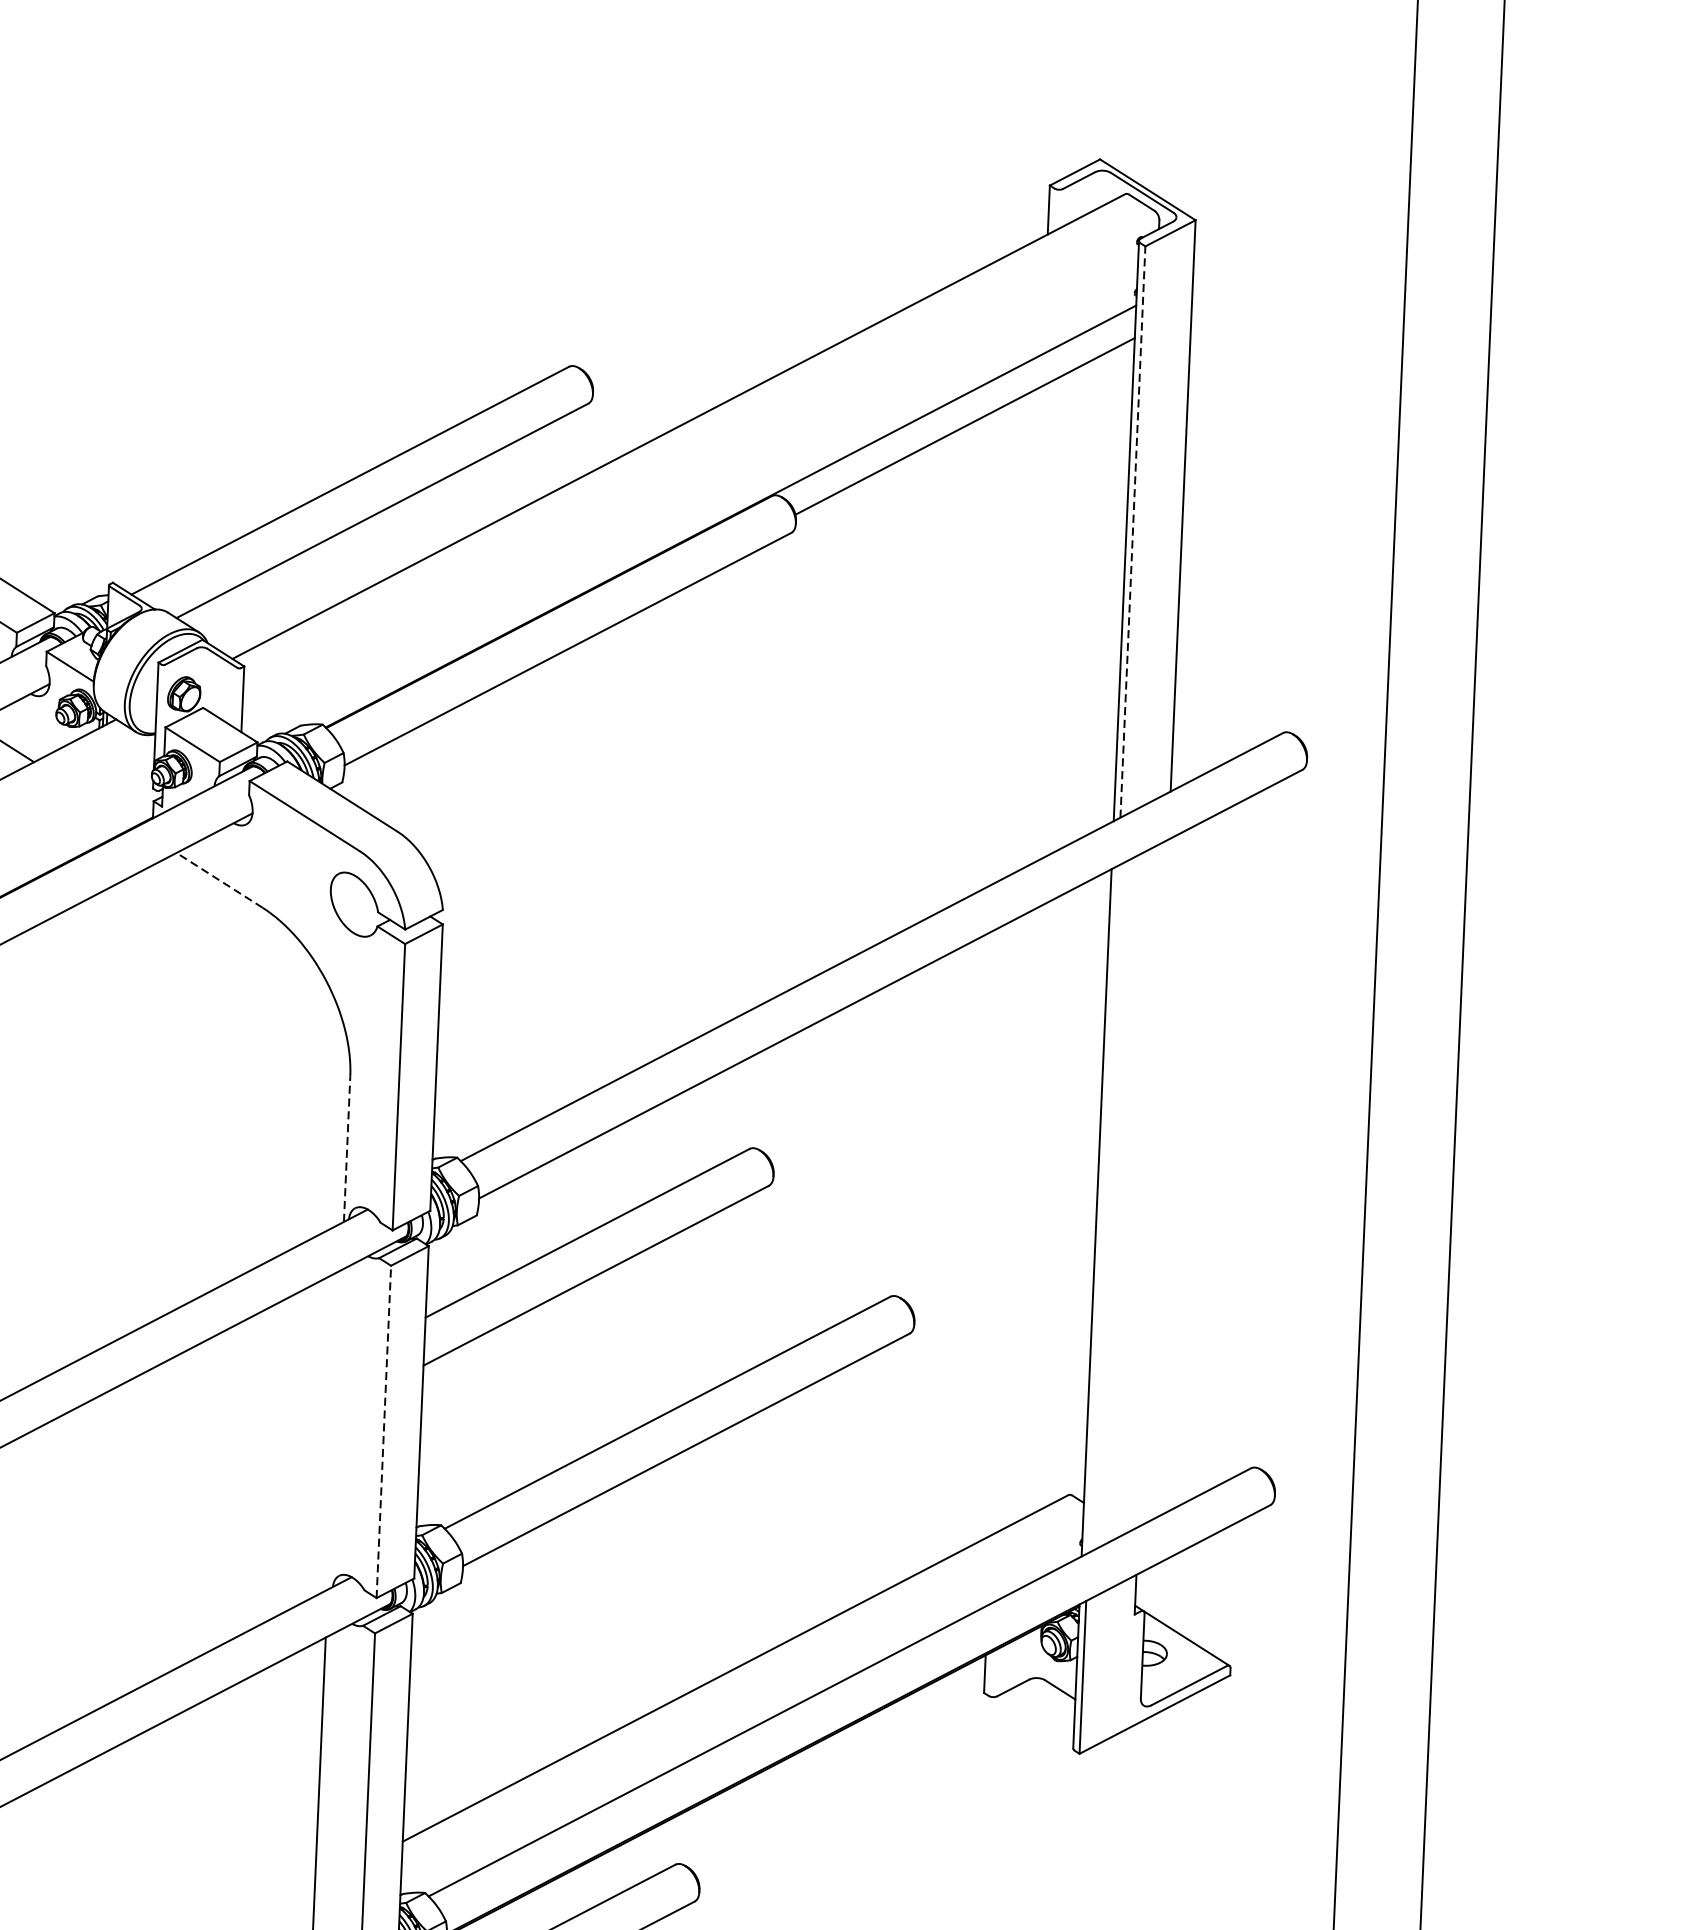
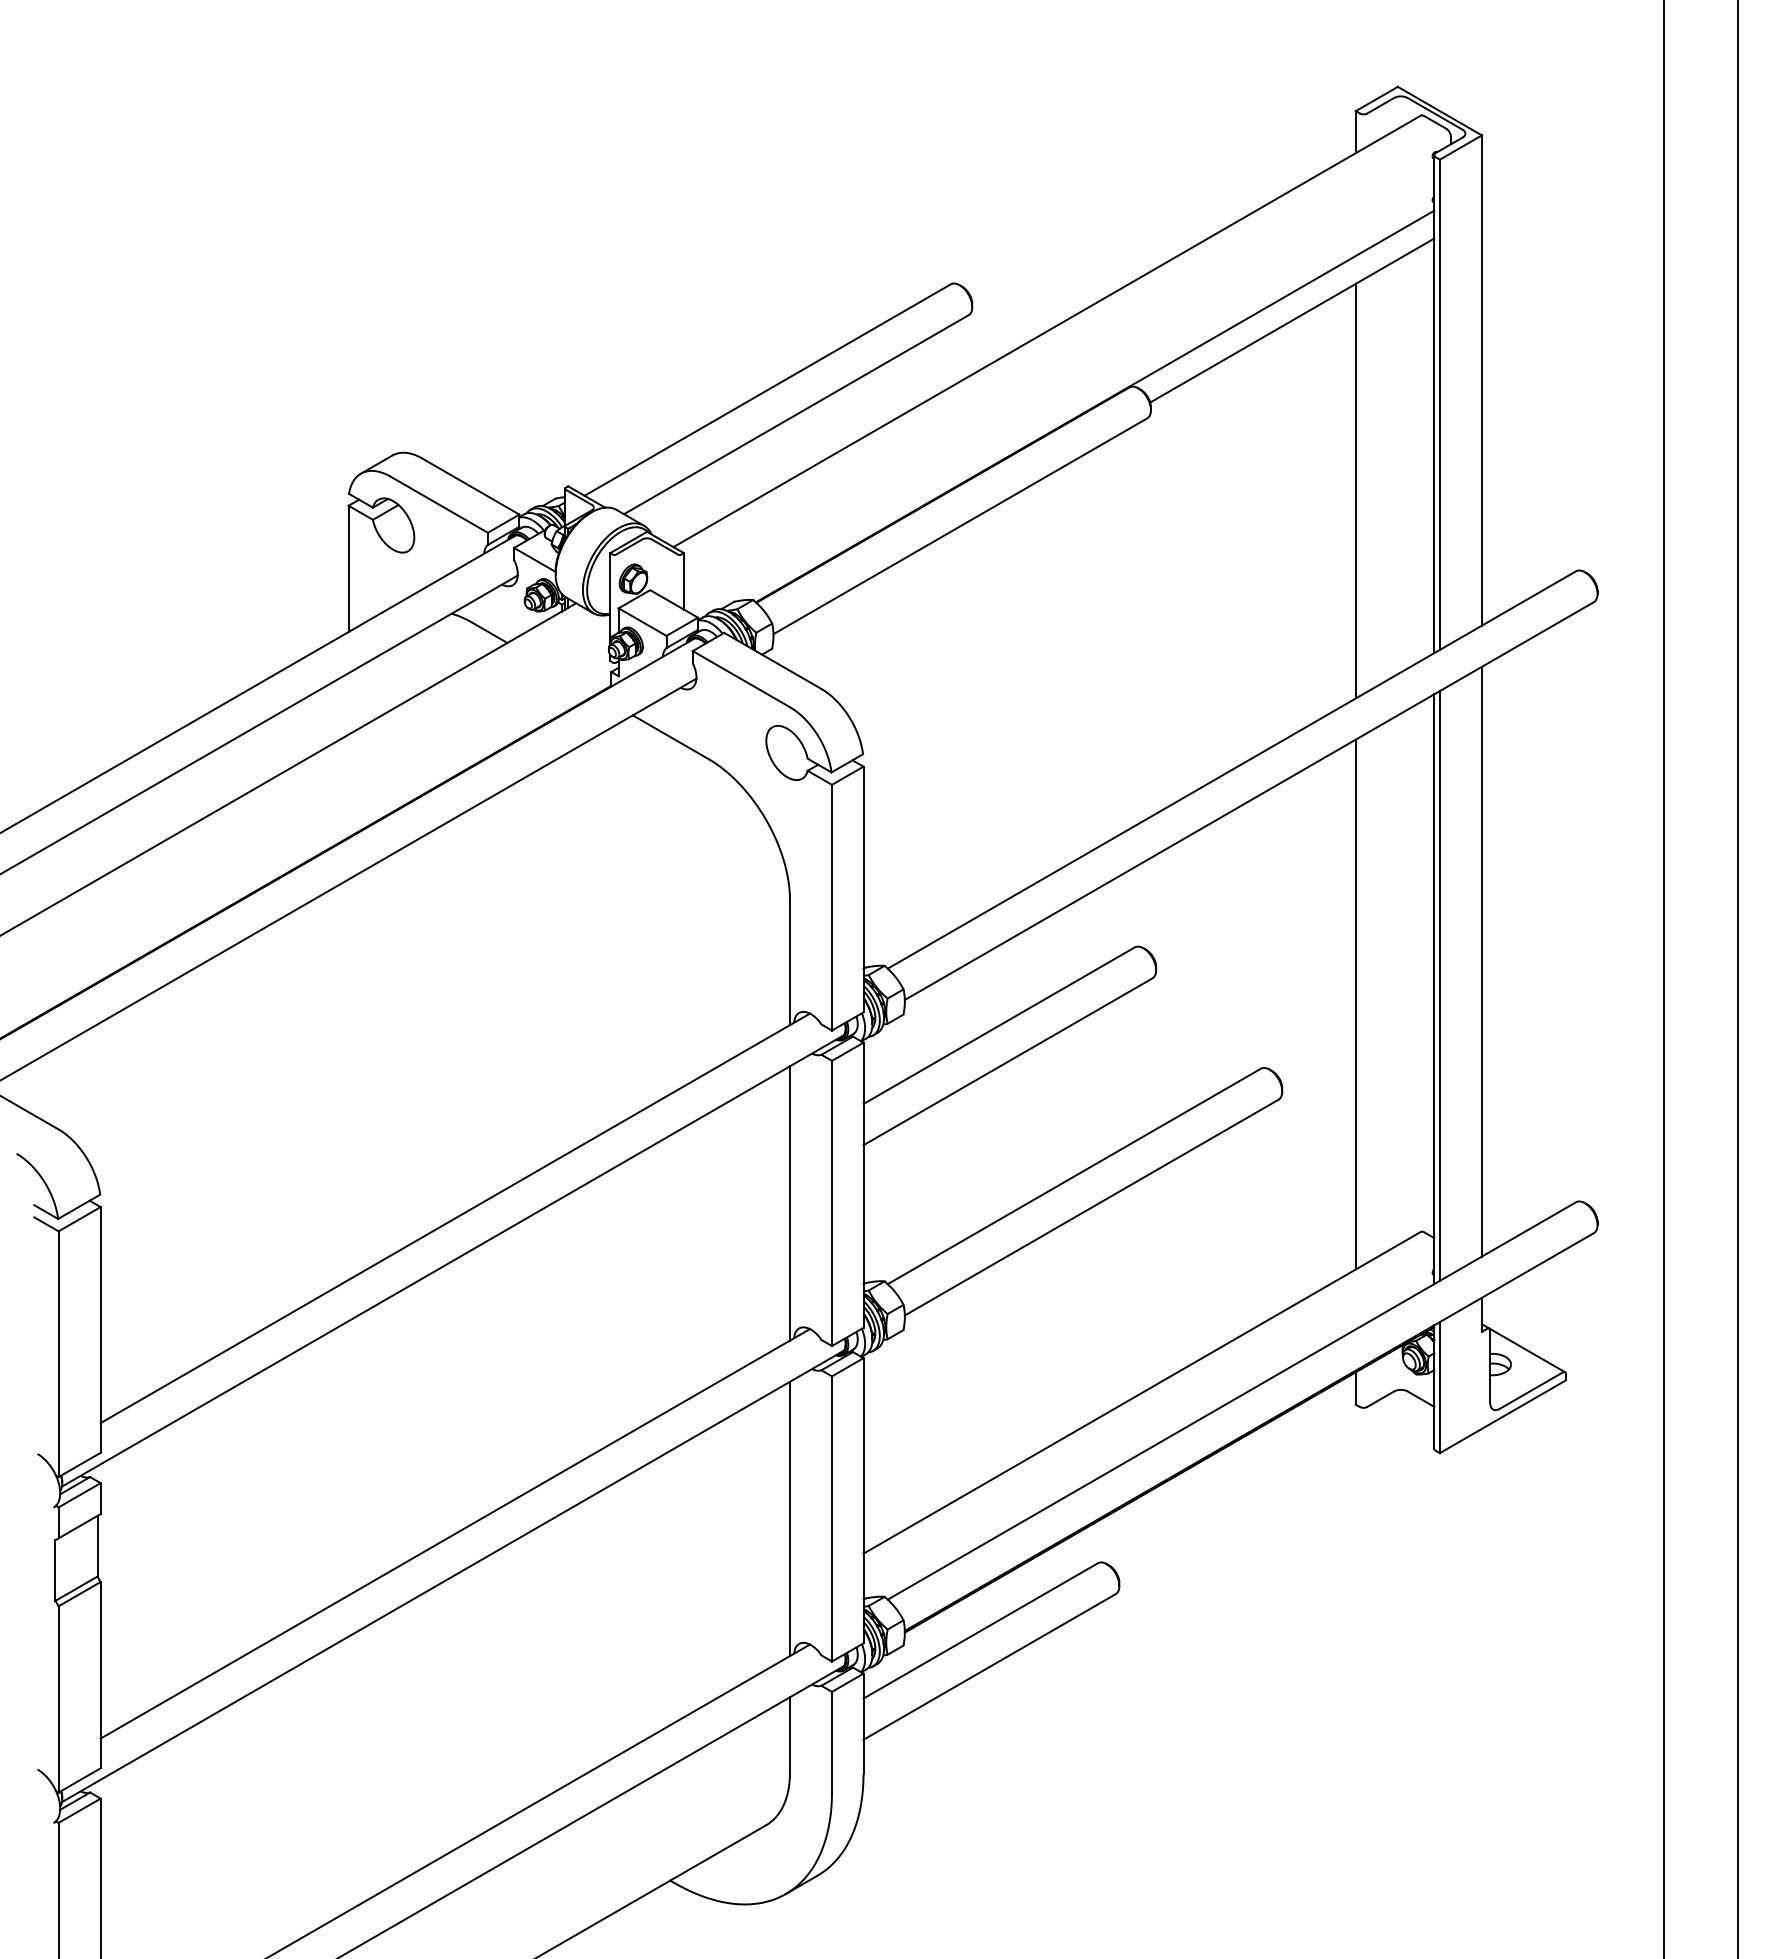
line: (1132, 531) -> (1439, 404), dashed -> solid
line: (1030, 627) -> (1355, 490), added
line: (219, 880) -> (670, 737), dashed -> solid
line: (346, 1148) -> (789, 962), dashed -> solid
line: (1153, 1182) -> (1481, 961), added
line: (1102, 1208) -> (1439, 985), added
line: (1004, 1226) -> (1355, 1004), added
line: (334, 1429) -> (789, 1203), added
line: (384, 1431) -> (832, 1203), dashed -> solid

